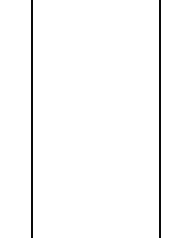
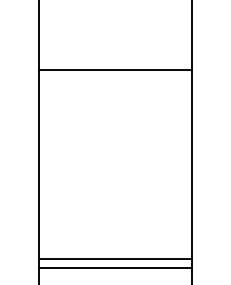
line: (96, 58) -> (115, 70), added
line: (96, 216) -> (115, 259), added
line: (96, 223) -> (115, 267), added

